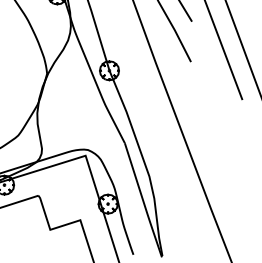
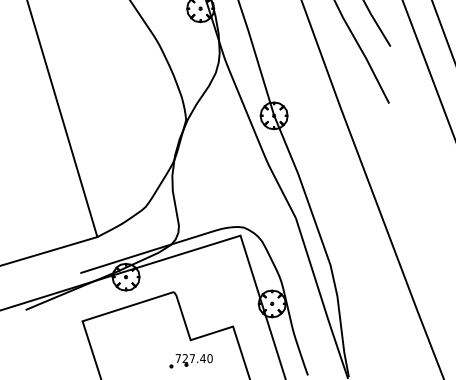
part: (50, 244) -> (190, 361), added

